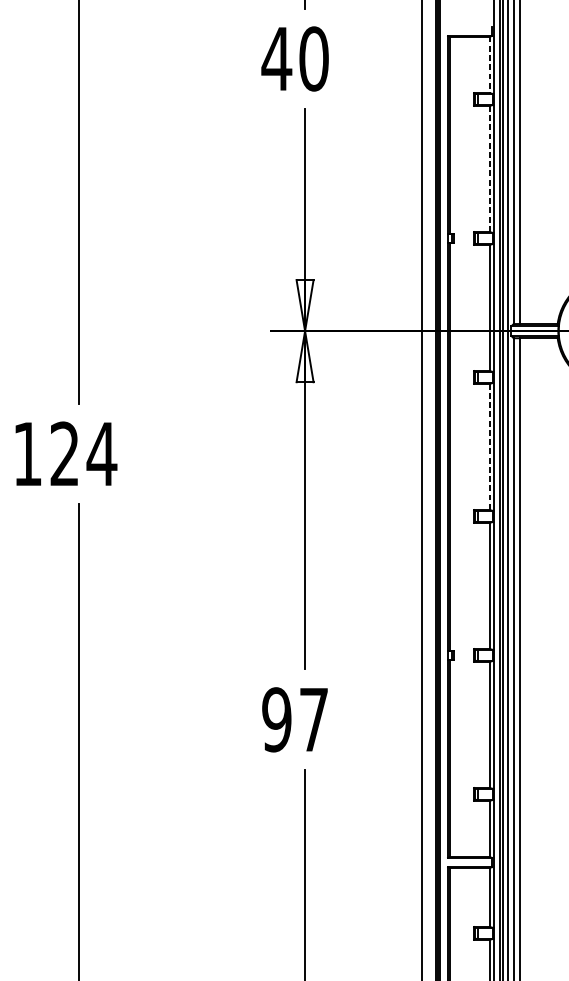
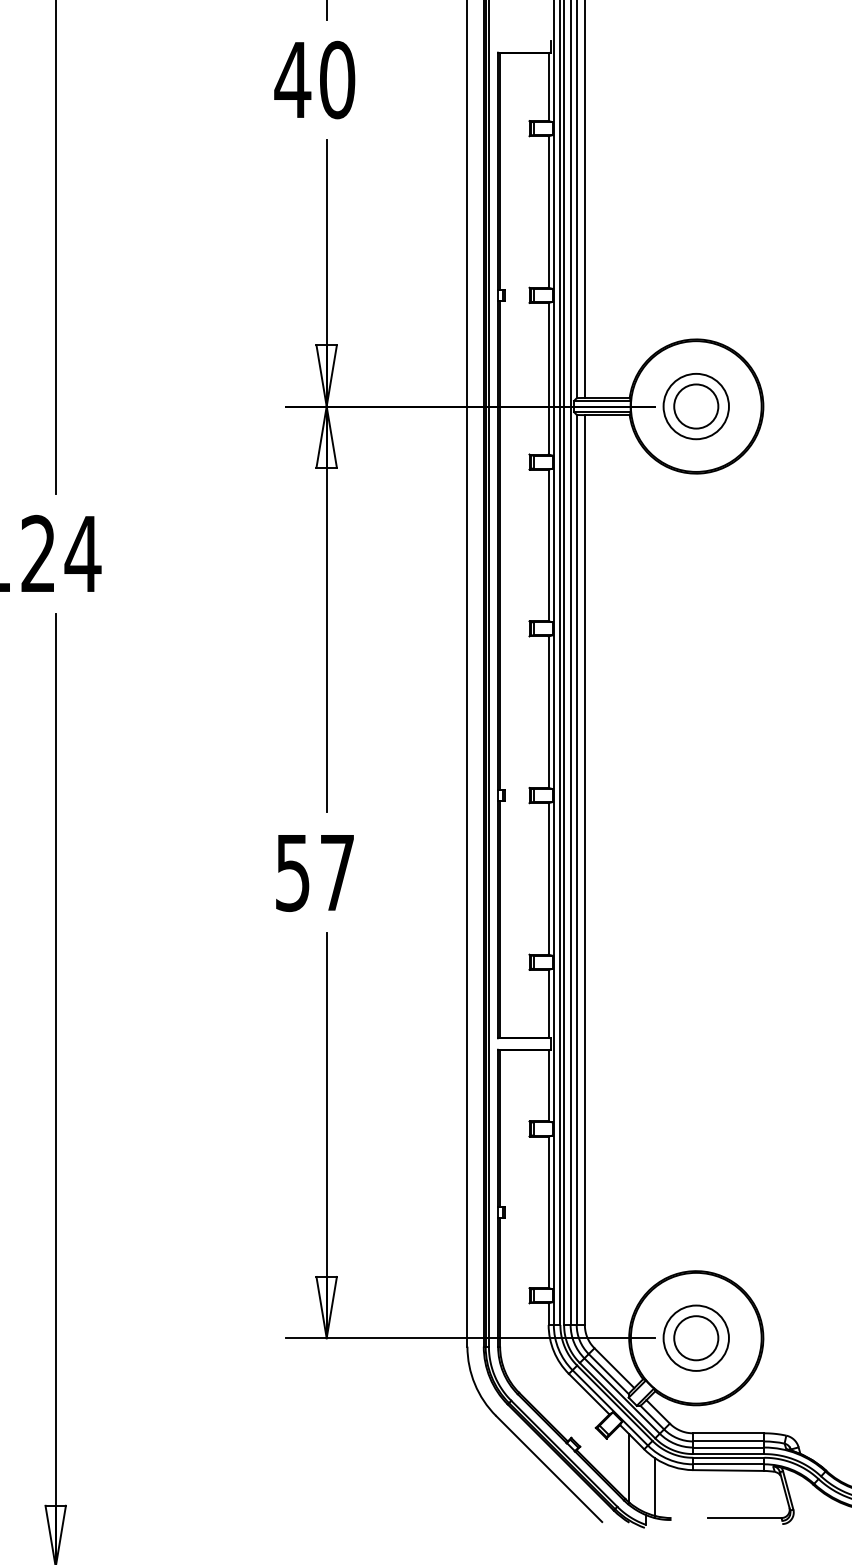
line: (489, 65) -> (548, 87), dashed -> solid
line: (489, 169) -> (548, 212), dashed -> solid
line: (489, 446) -> (548, 545), dashed -> solid
text: (276, 719) -> (292, 872), 97 -> 57

